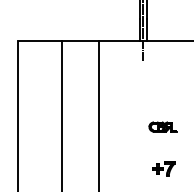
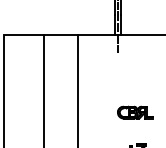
part: (162, 126) -> (134, 112), size x1.43

